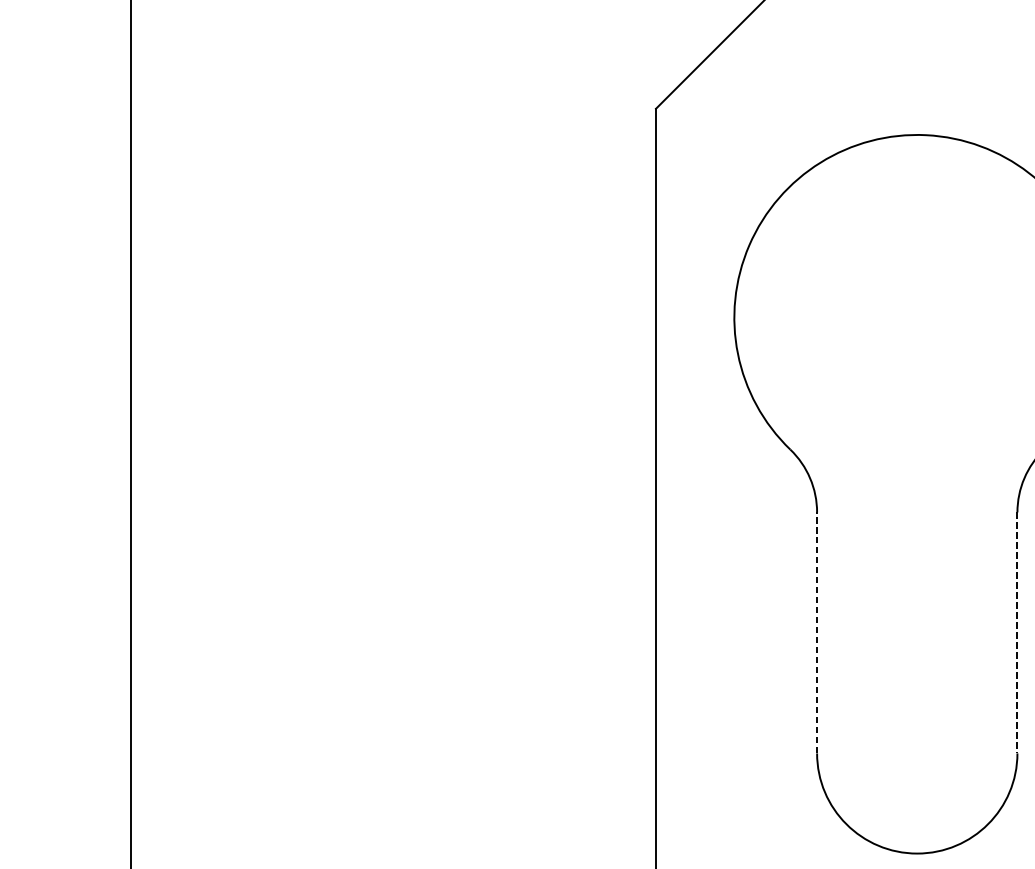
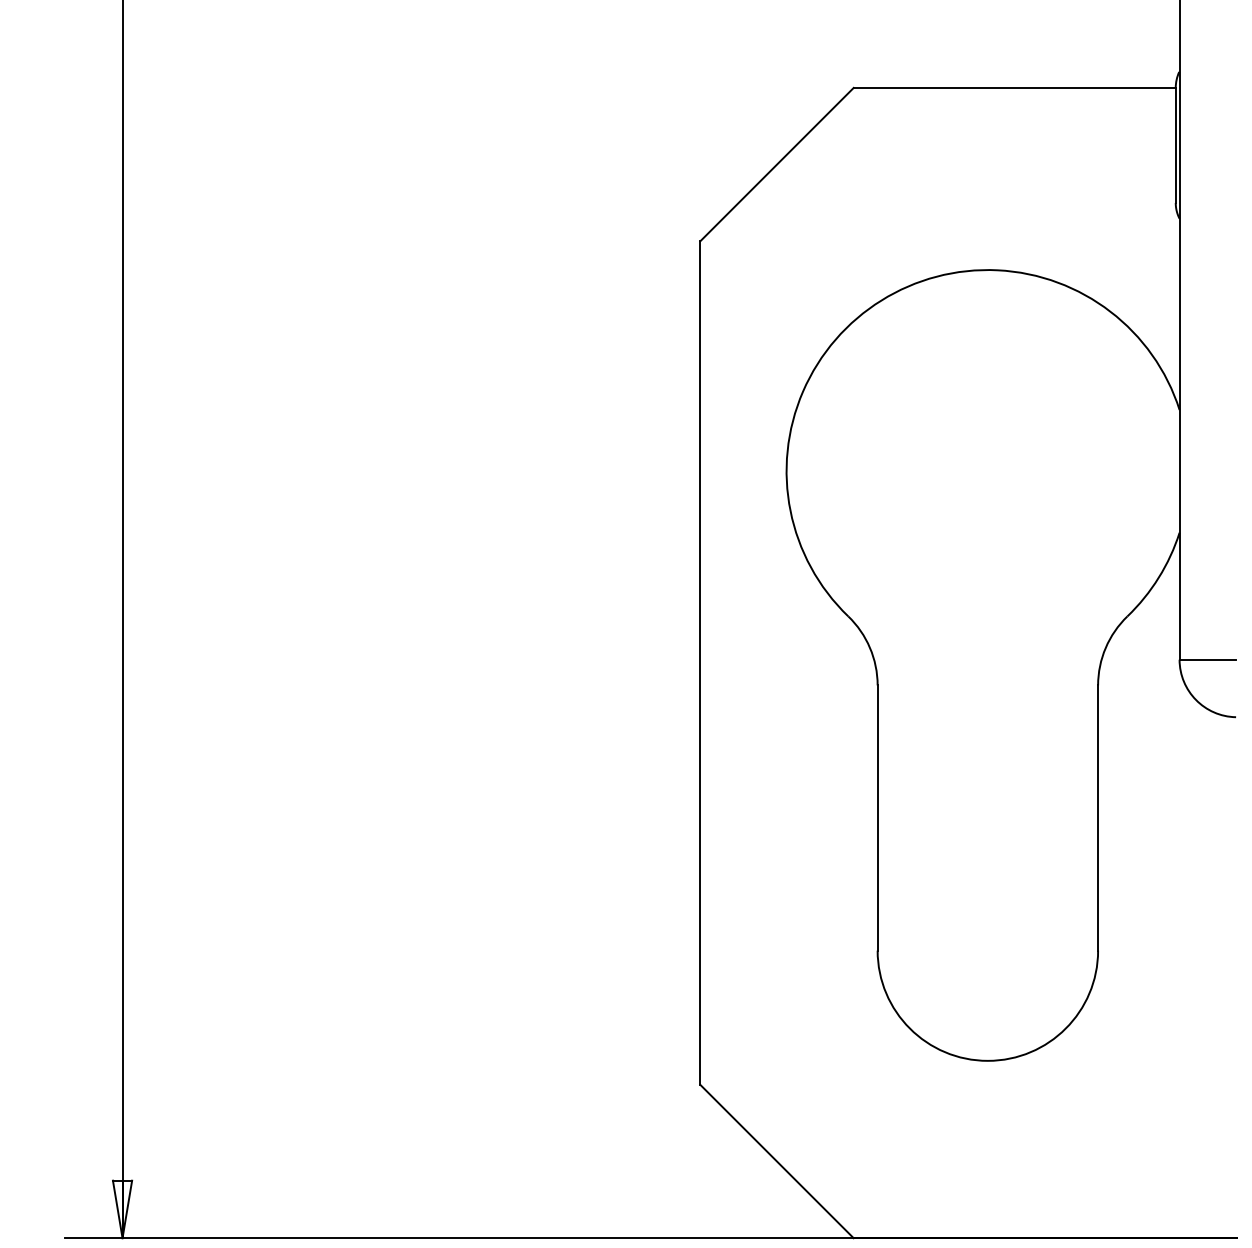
line: (816, 633) -> (877, 818), dashed -> solid
line: (1017, 633) -> (1098, 818), dashed -> solid

